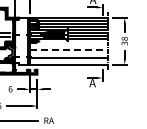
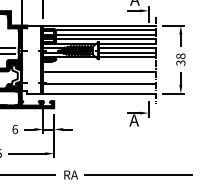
line: (68, 49) -> (99, 71), dashed -> solid
line: (95, 120) -> (138, 174), added

